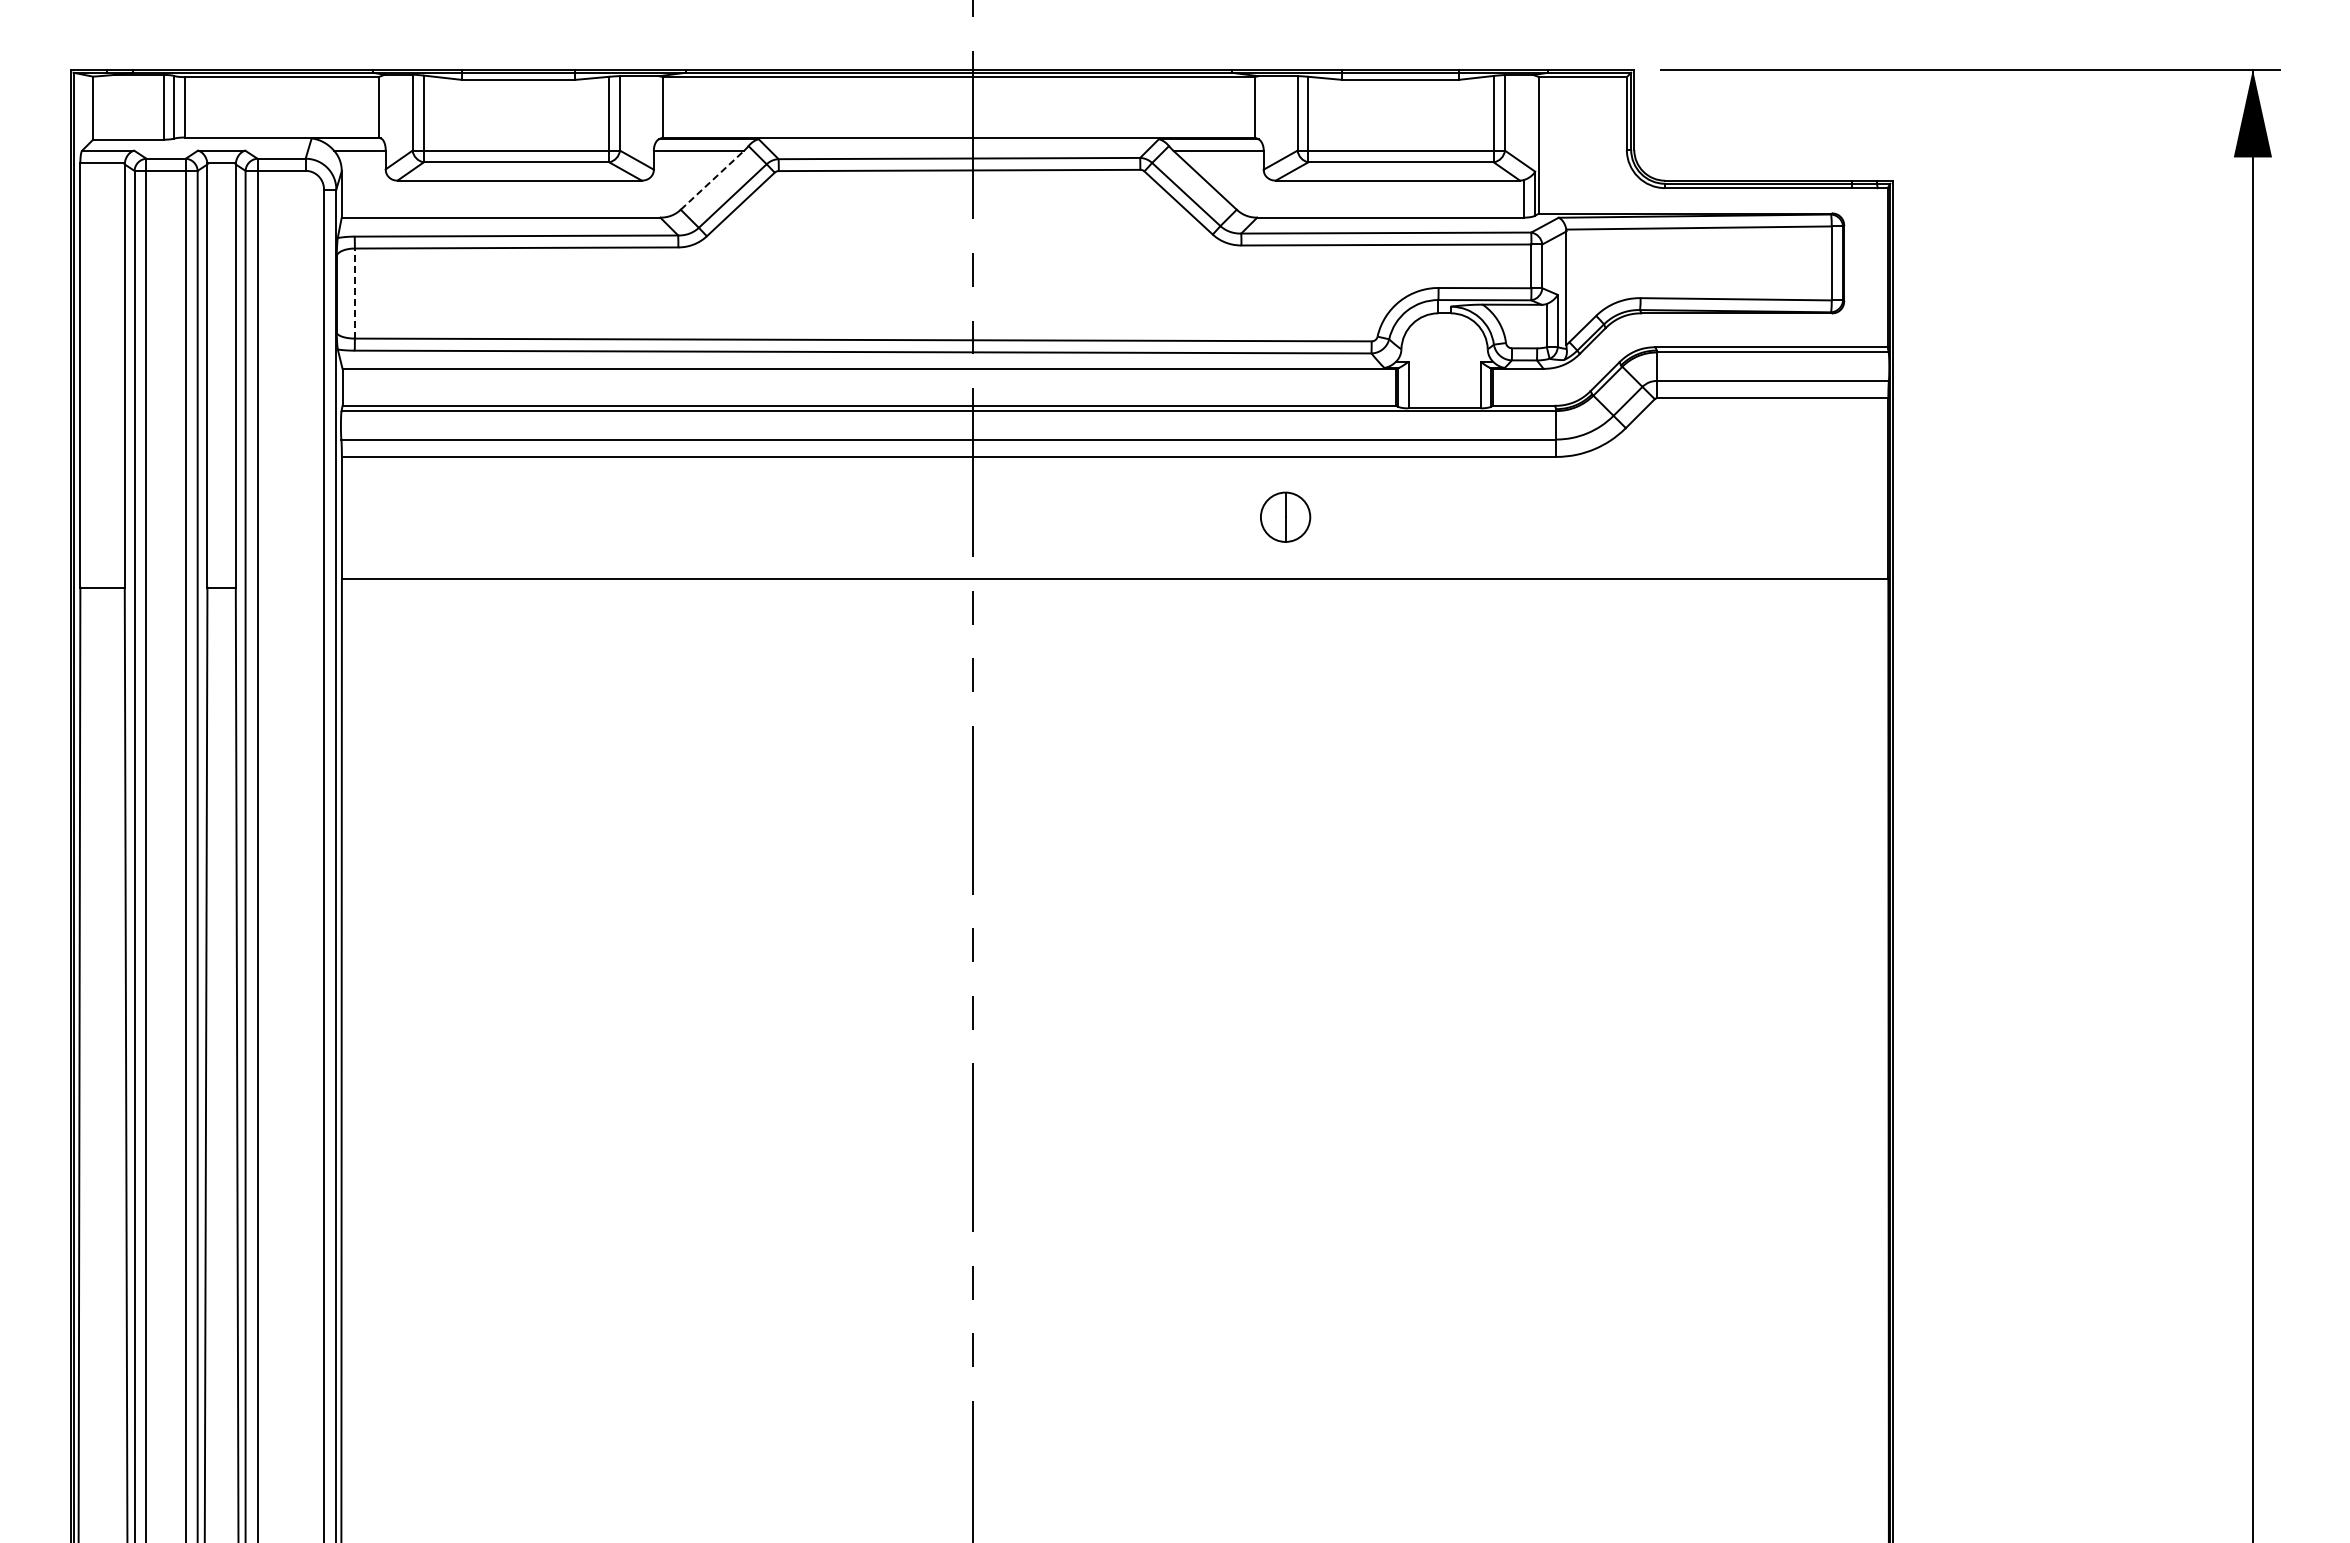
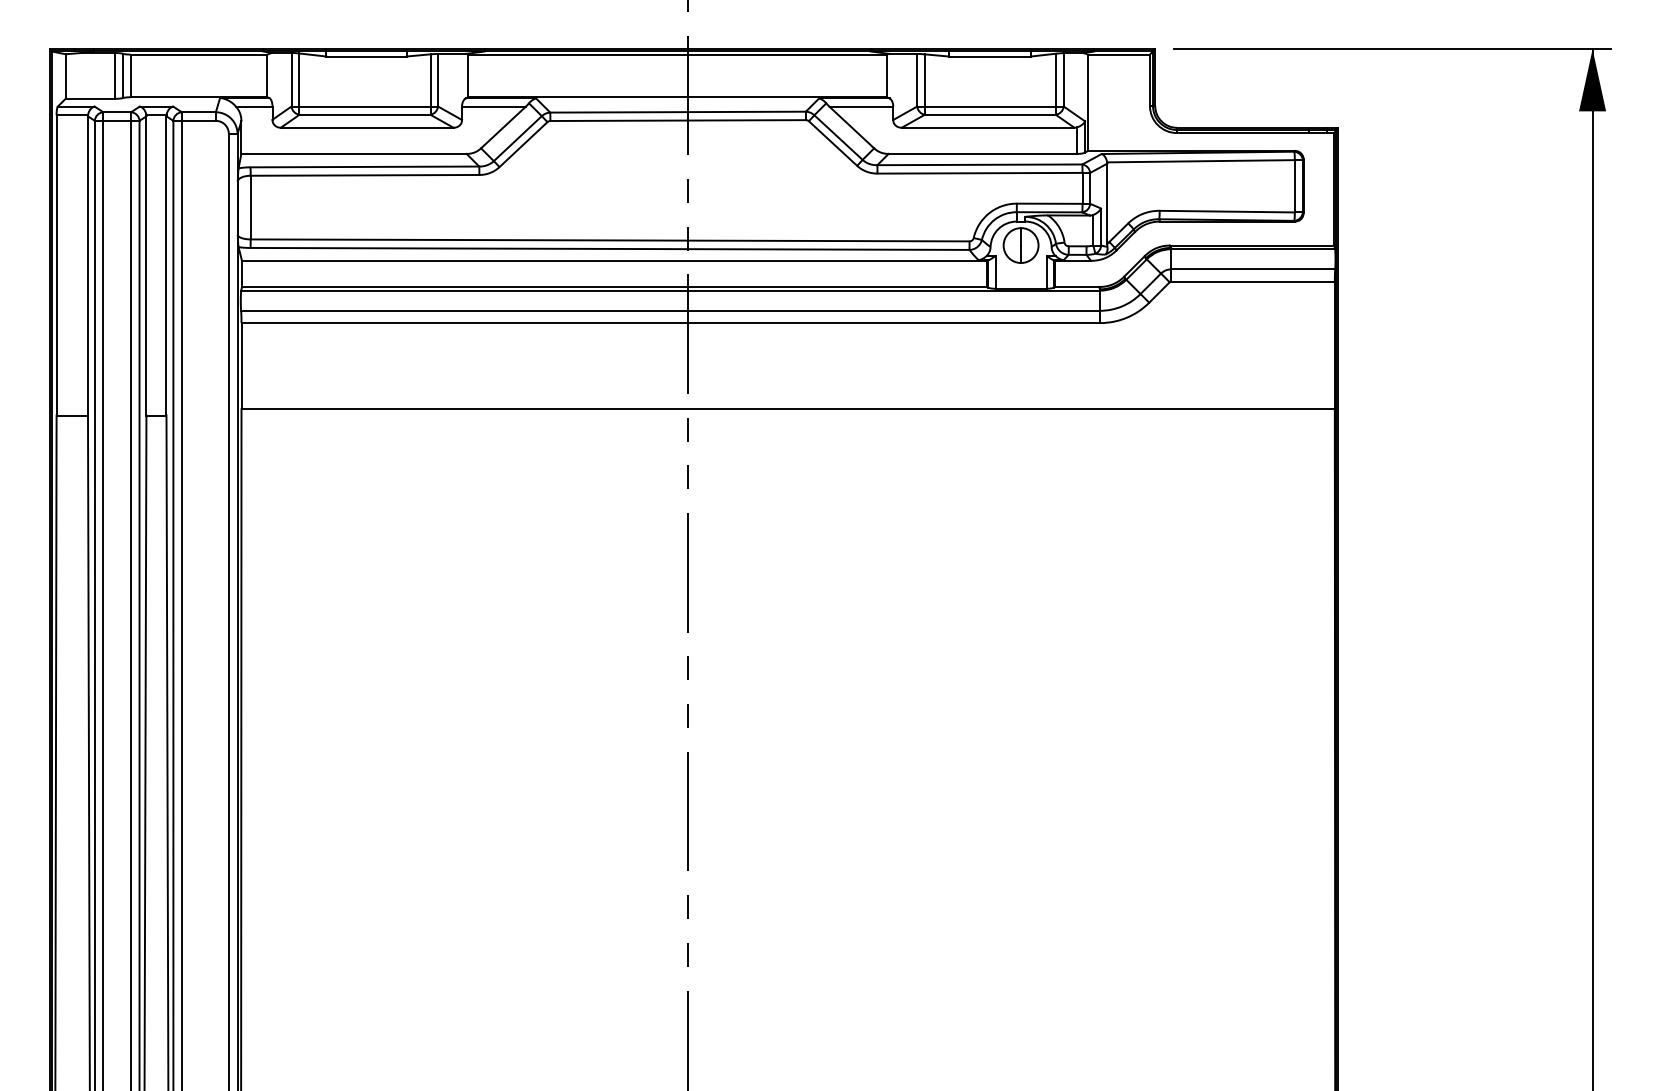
line: (712, 180) -> (503, 127), dashed -> solid
line: (354, 293) -> (250, 207), dashed -> solid
part: (1285, 516) -> (1021, 245), moved

